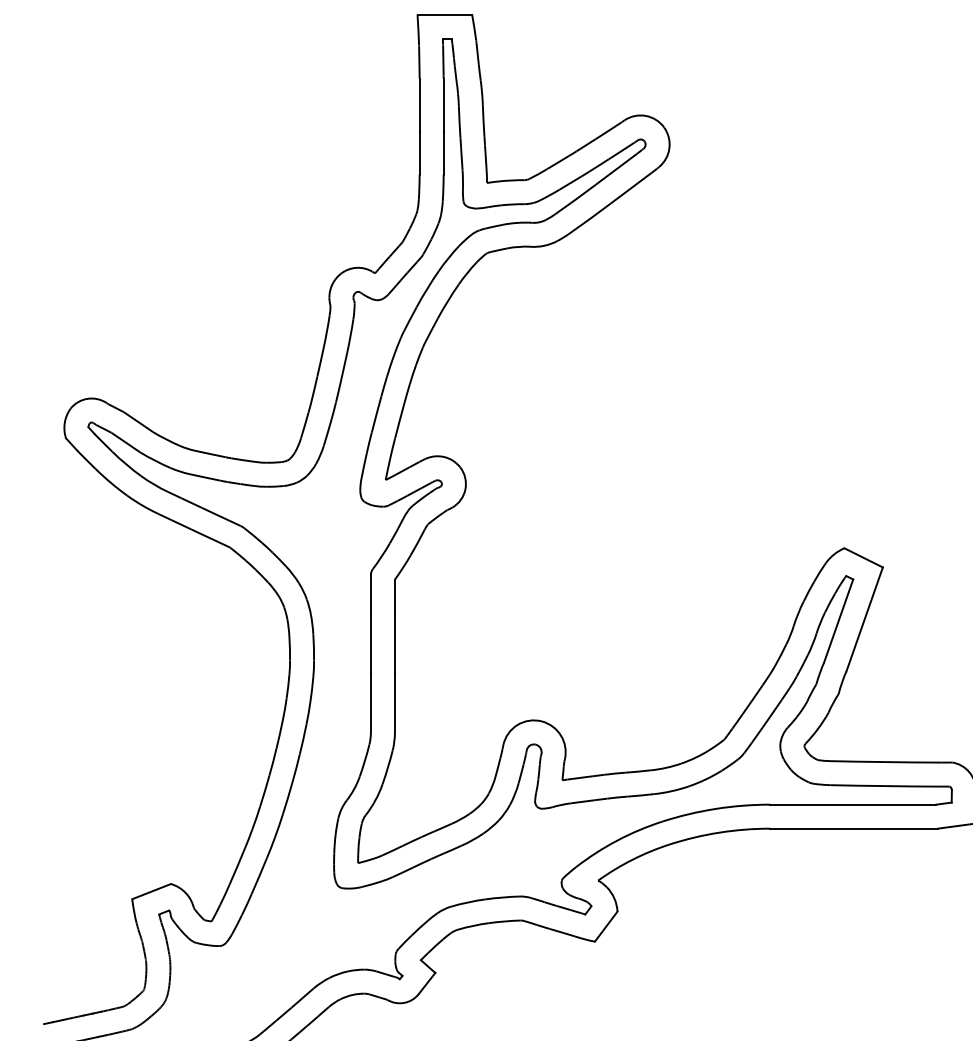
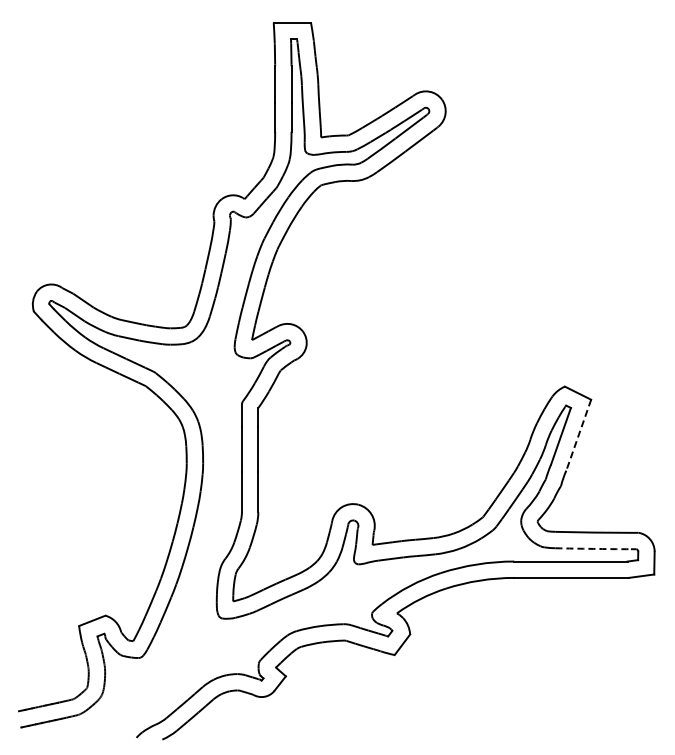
line: (864, 619) -> (578, 435), solid -> dashed
arc: (886, 785) -> (593, 548), solid -> dashed

